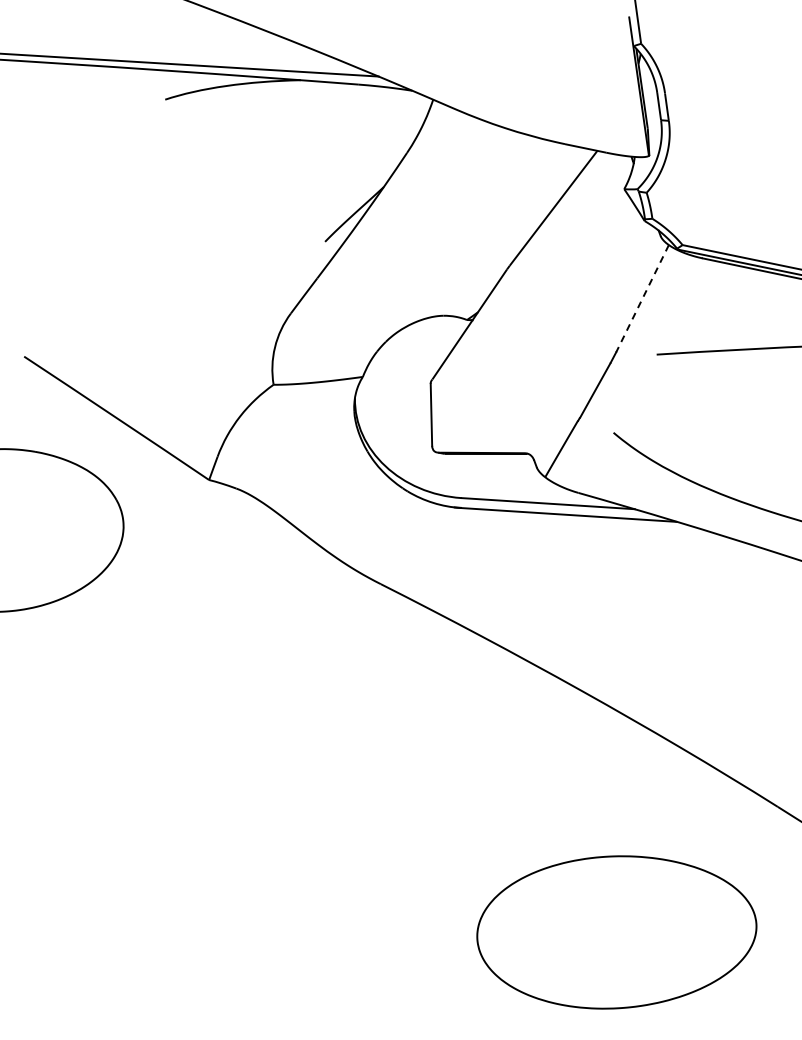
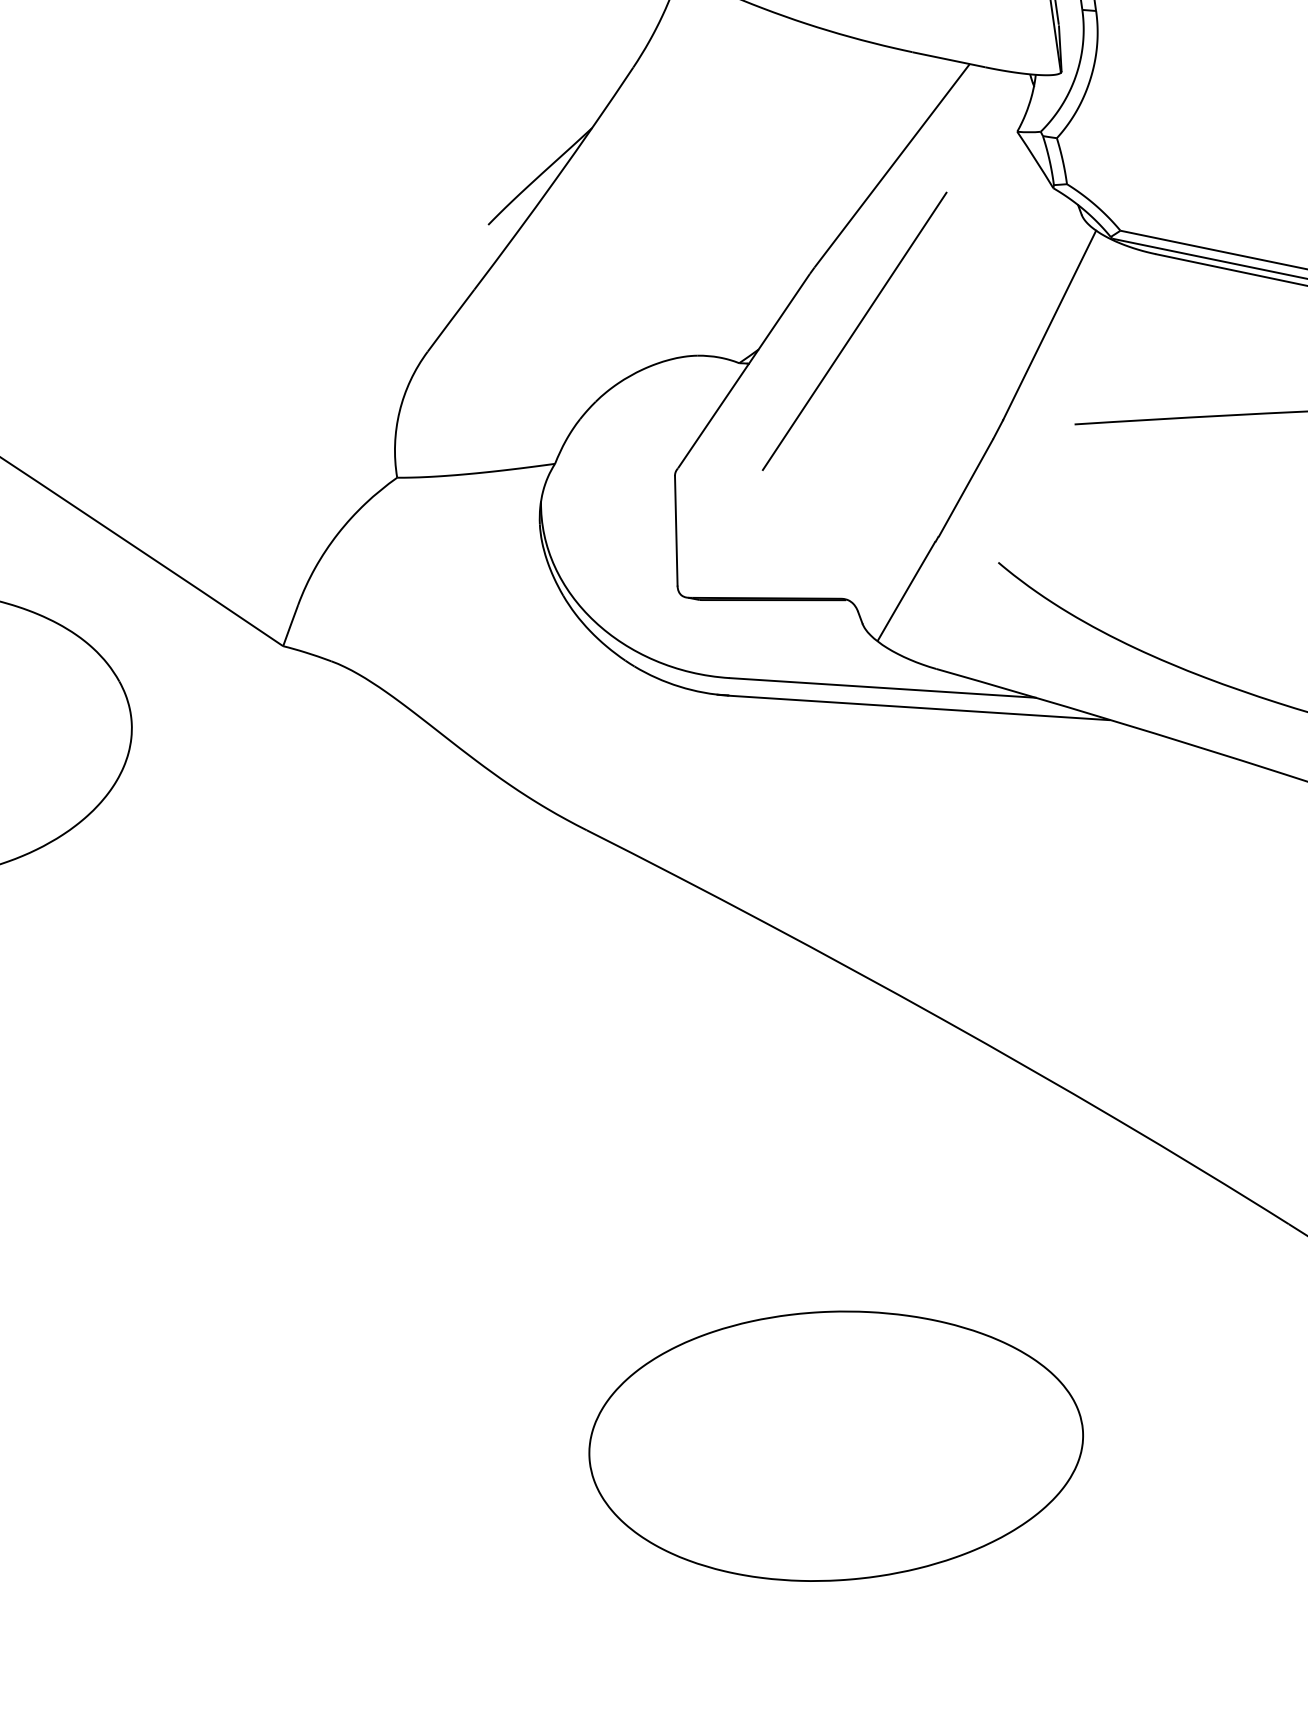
line: (642, 298) -> (1049, 325), dashed -> solid
line: (532, 301) -> (854, 330), added
part: (616, 932) -> (835, 1446), moved

